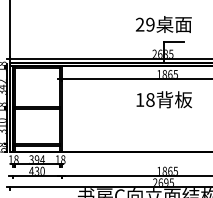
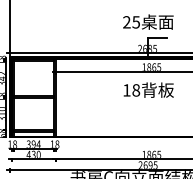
text: (149, 24) -> (135, 22), 29 -> 25

